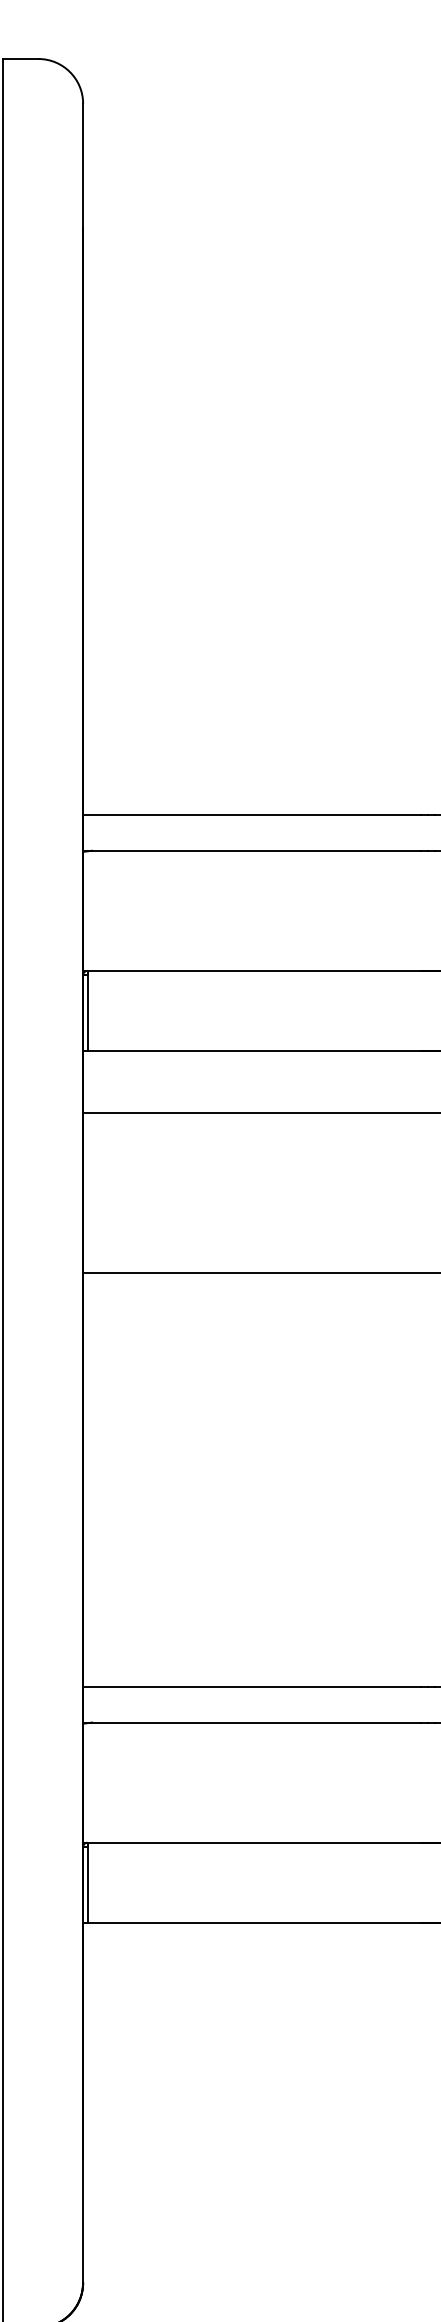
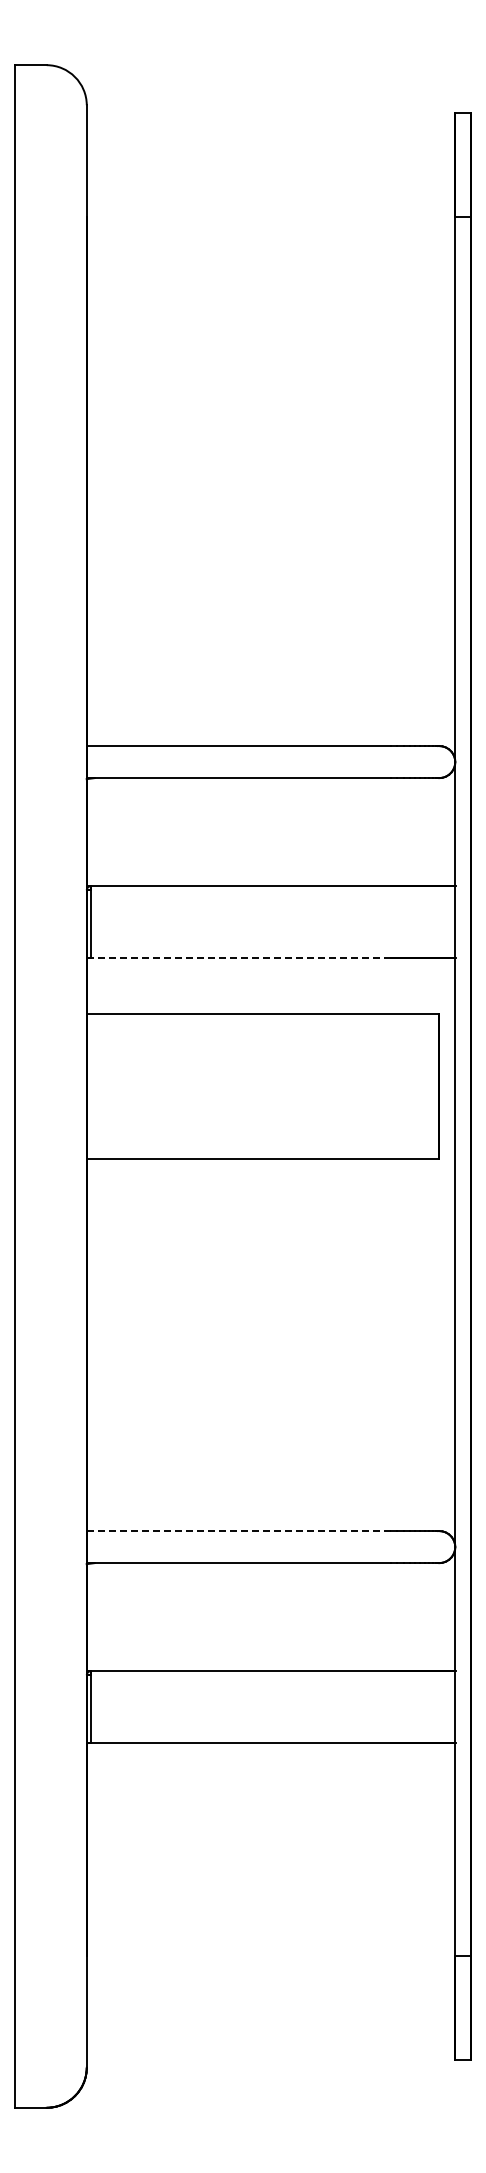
line: (253, 1051) -> (240, 958), solid -> dashed
line: (252, 1687) -> (239, 1531), solid -> dashed

